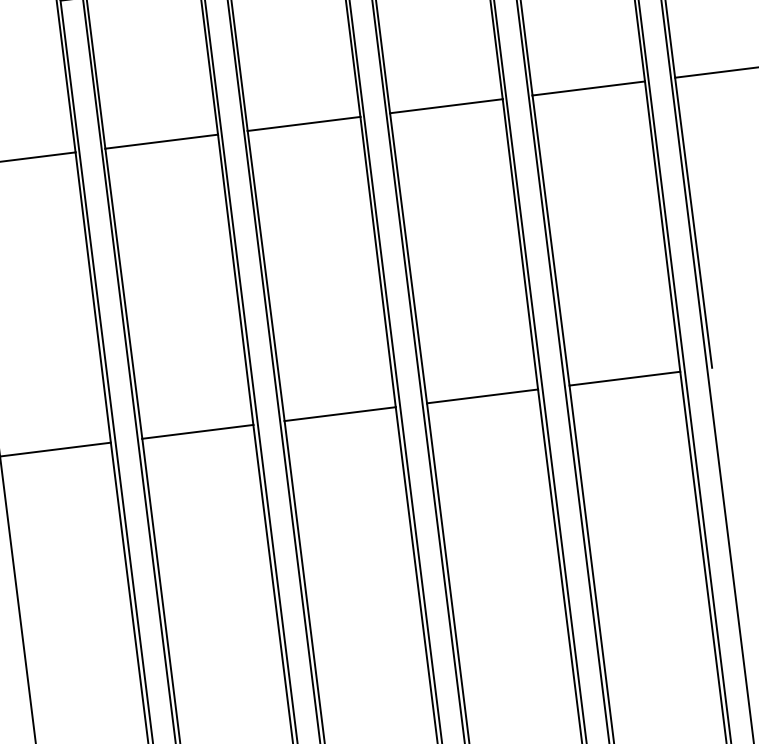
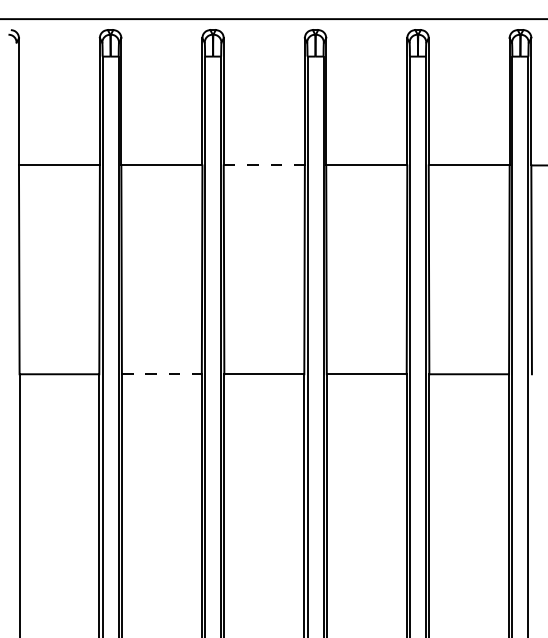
line: (304, 123) -> (264, 165), solid -> dashed
line: (197, 432) -> (161, 374), solid -> dashed

